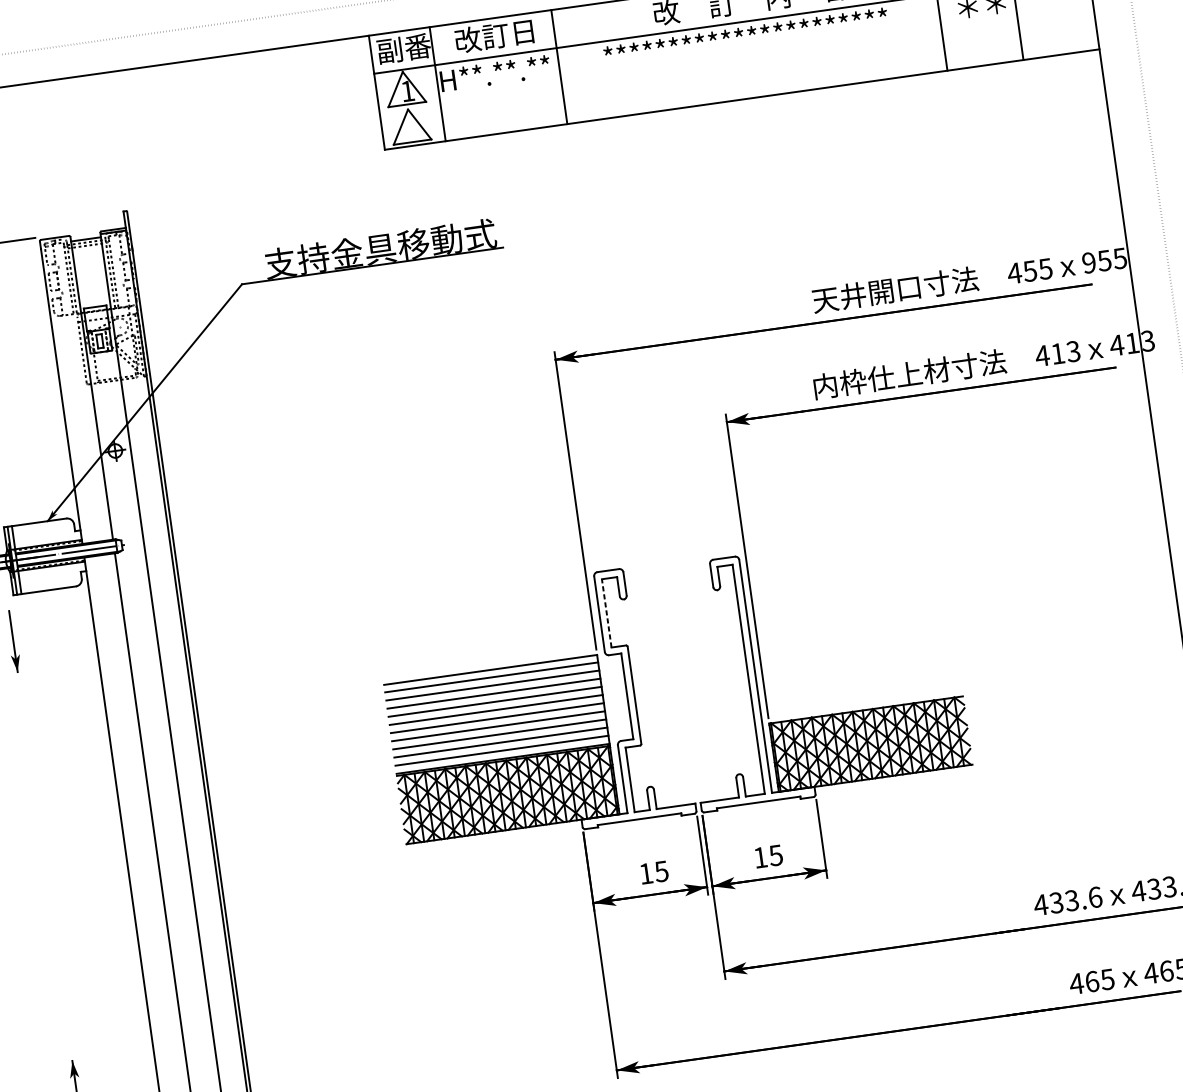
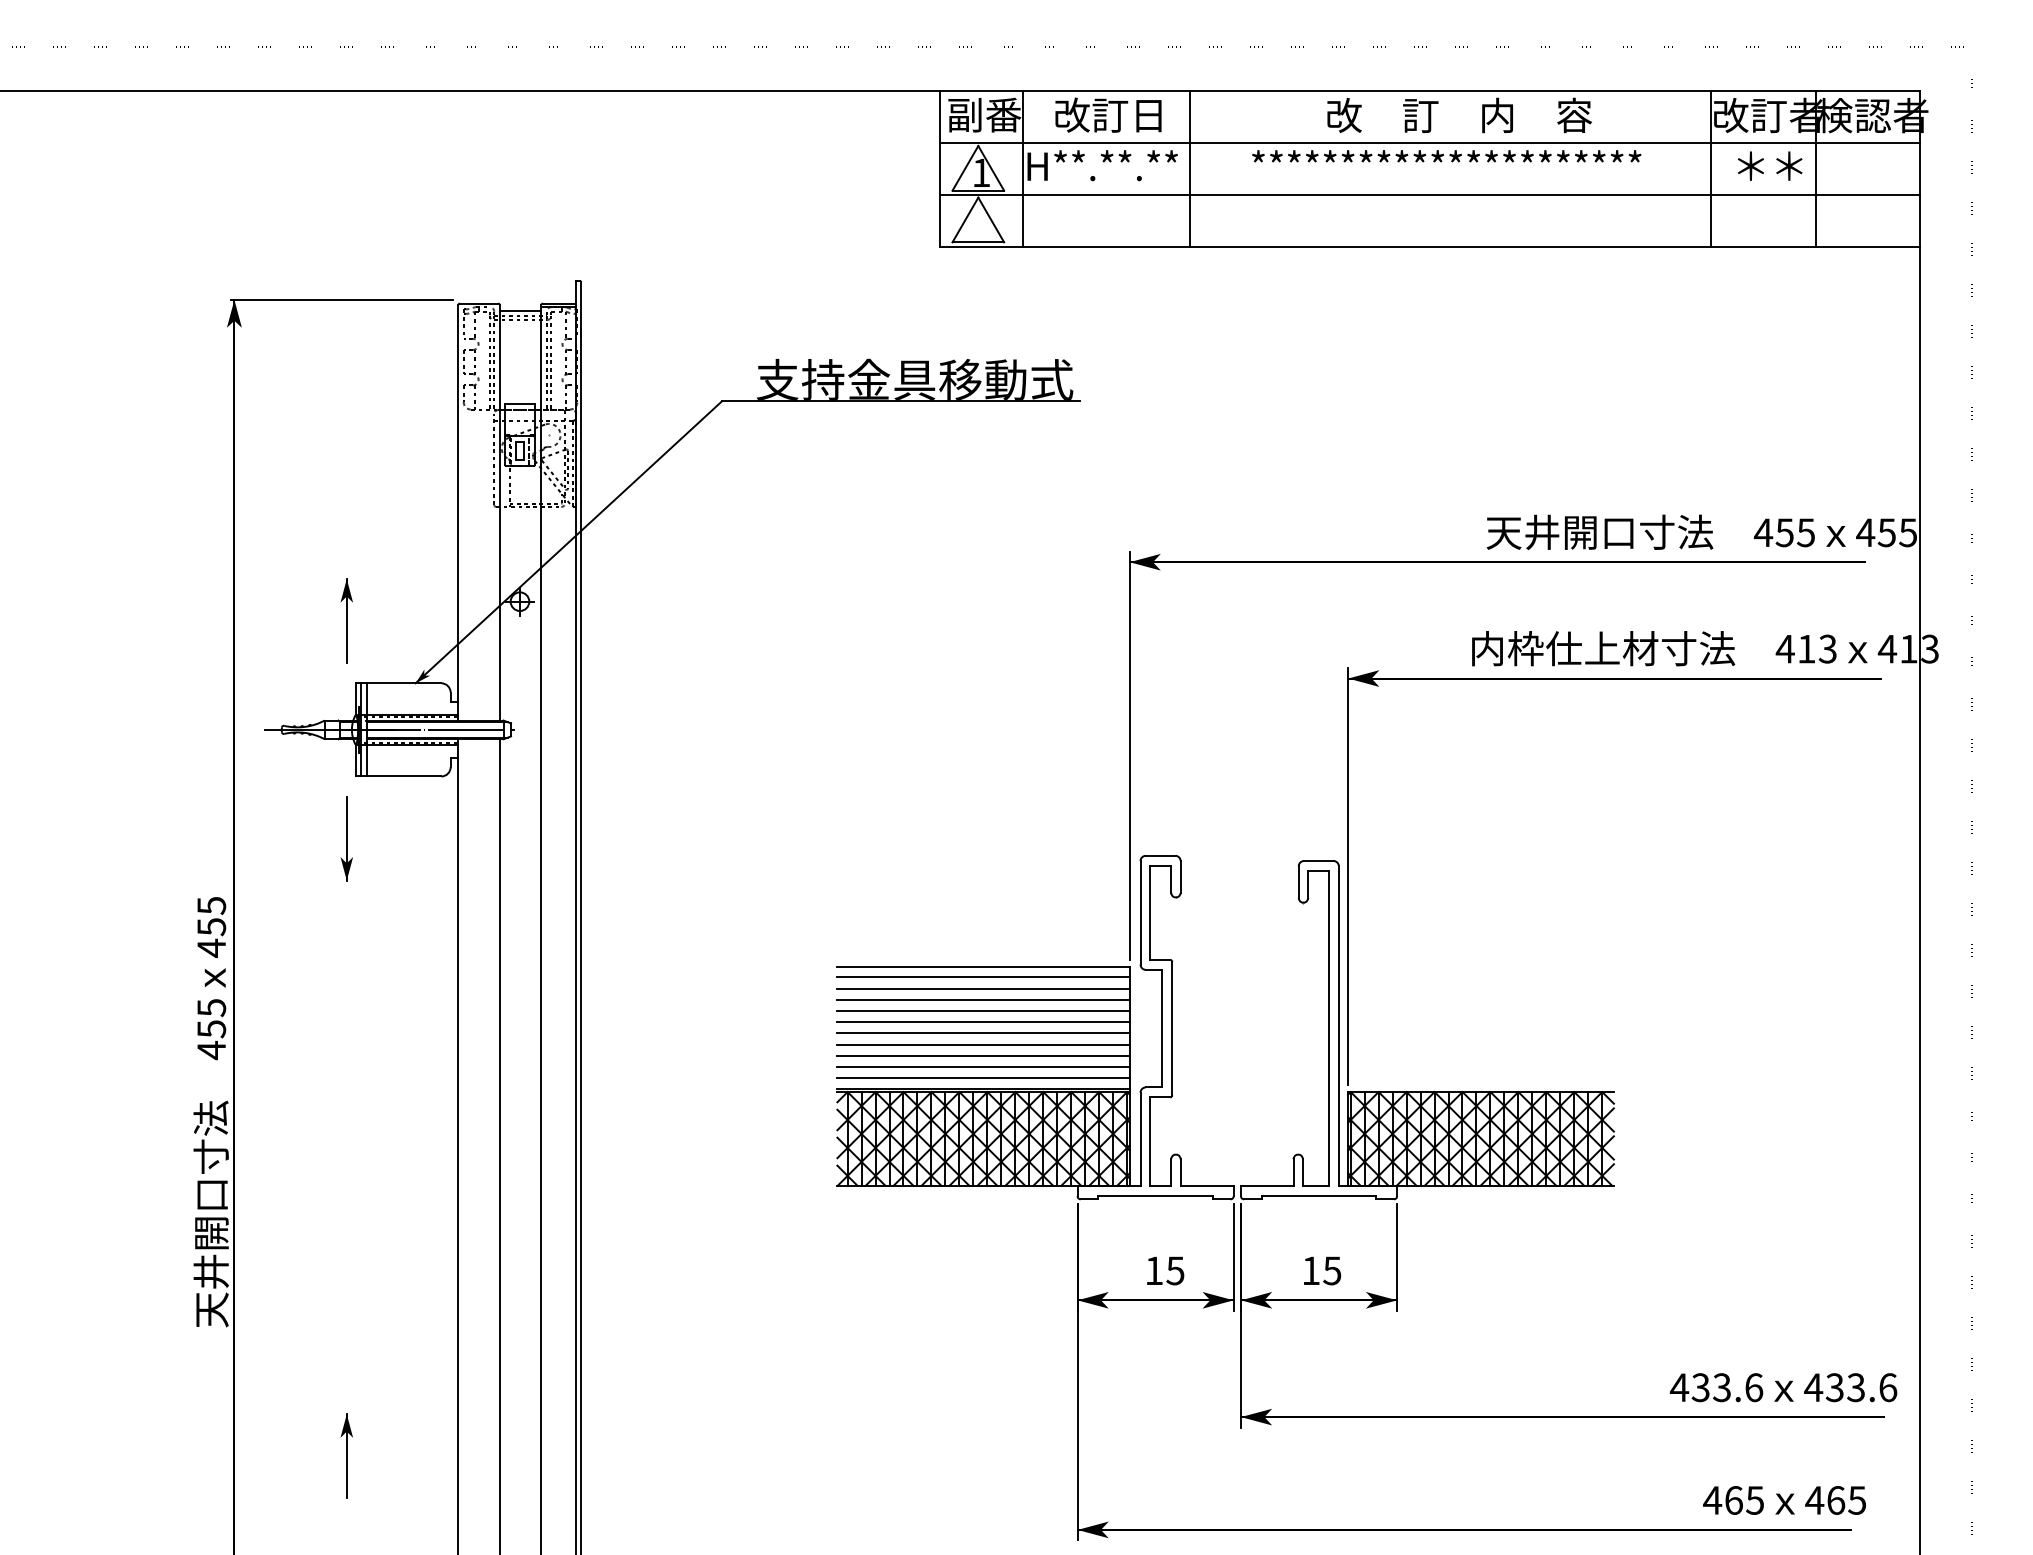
line: (736, 61) -> (1429, 195), added
text: (1088, 262) -> (1865, 532), 955 -> 455
line: (606, 613) -> (1150, 913), dashed -> solid

